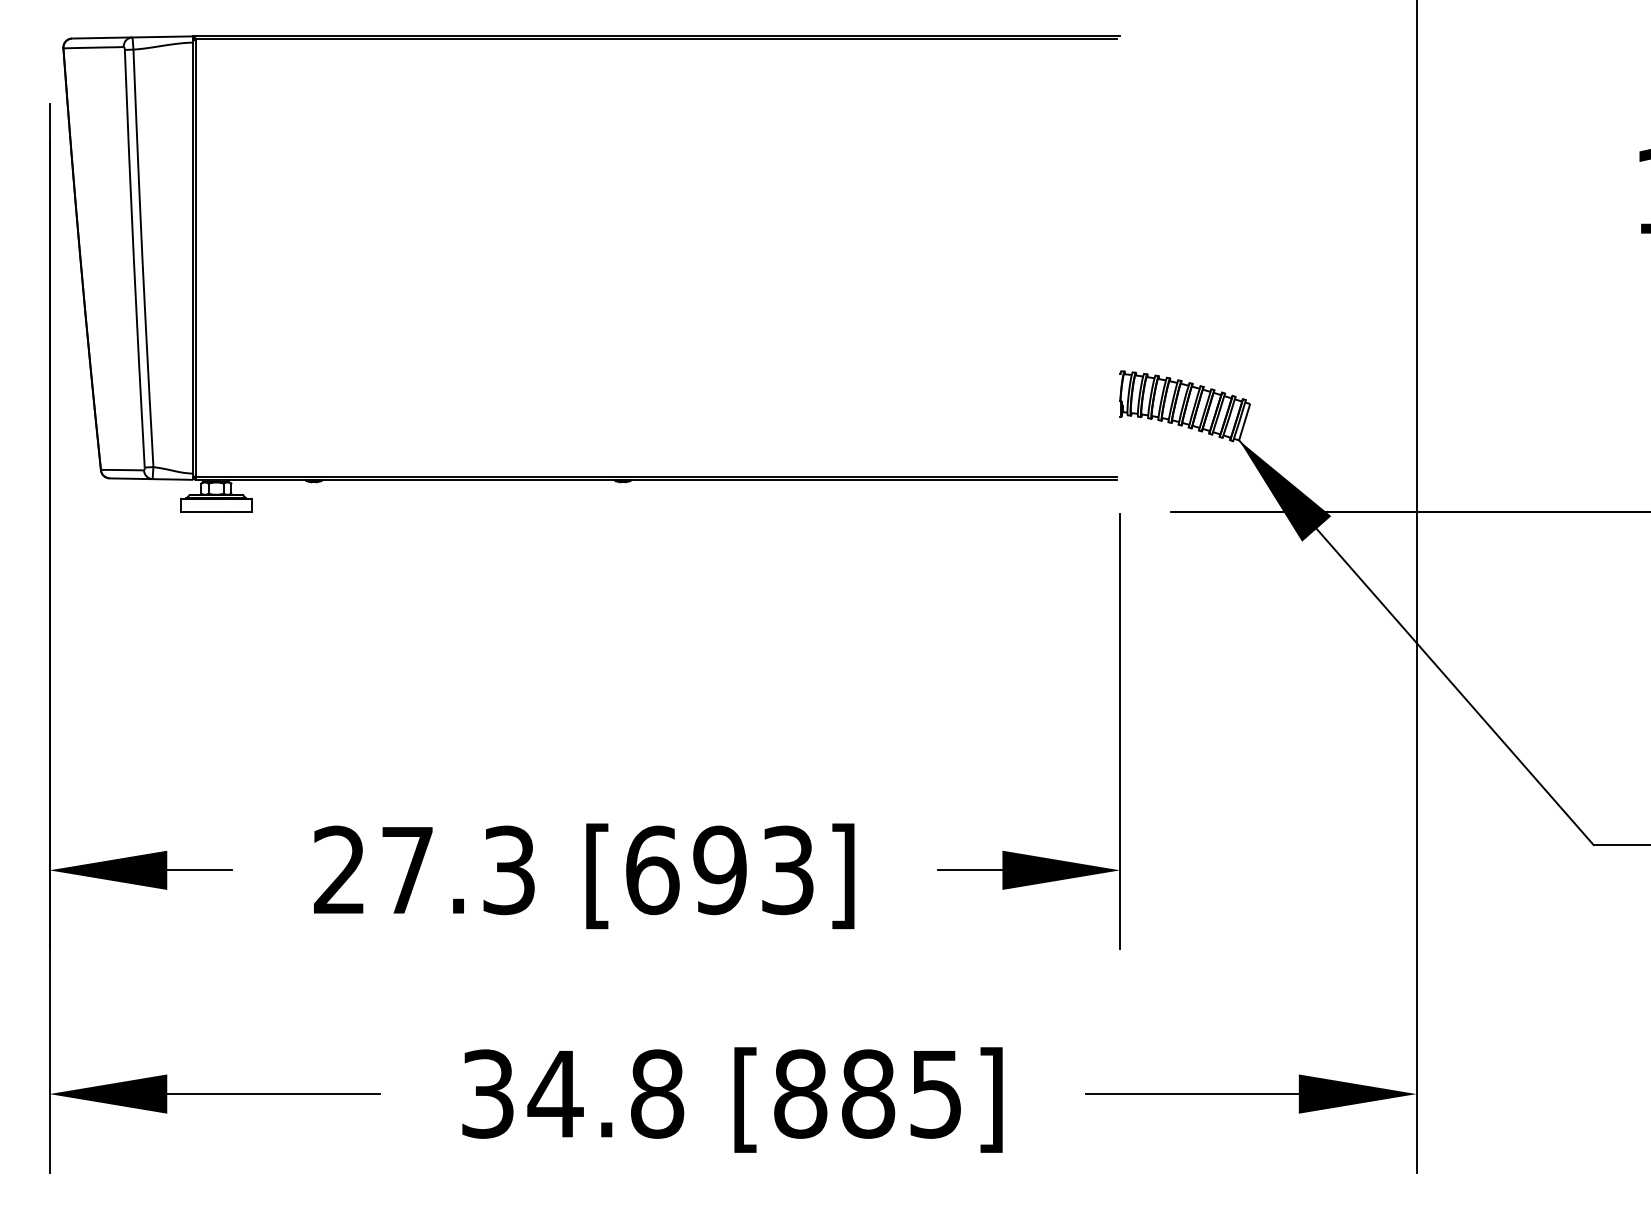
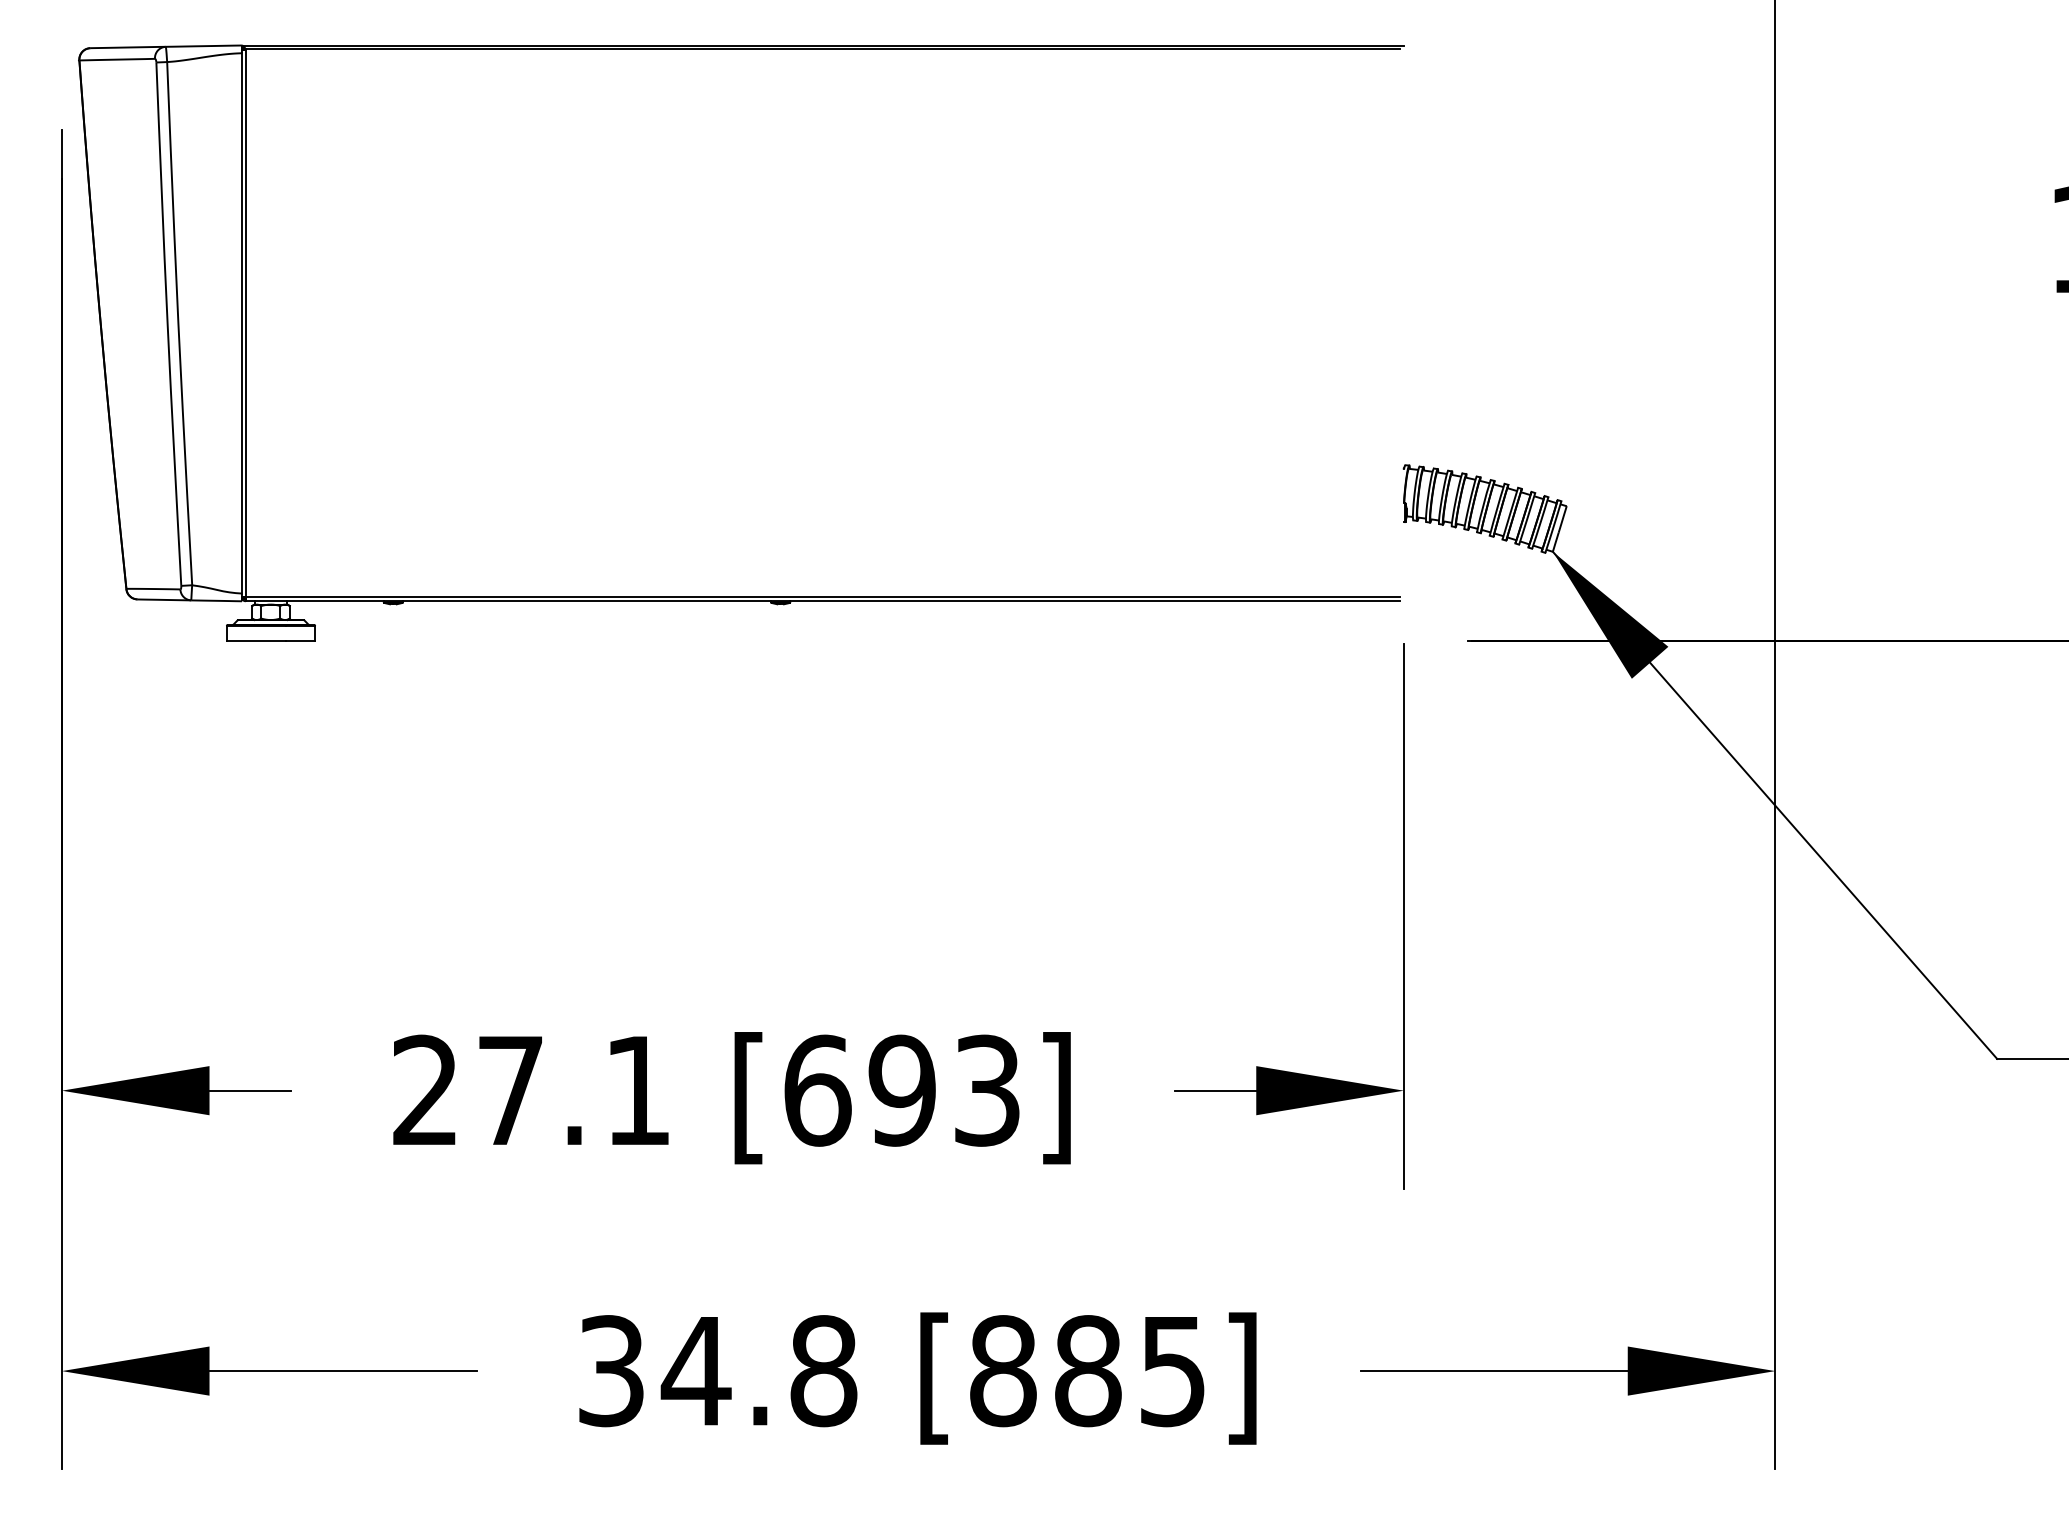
text: (508, 870) -> (637, 1090), 27.3 -> 27.1

